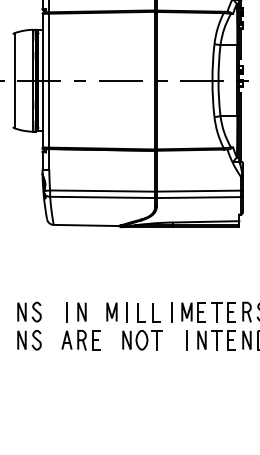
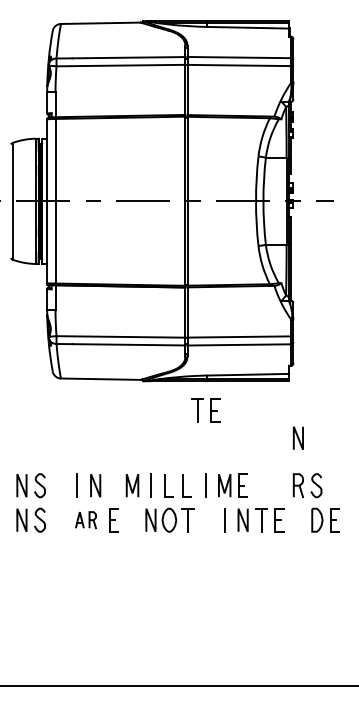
part: (223, 311) -> (205, 410), moved
part: (73, 339) -> (85, 519), size x0.7
line: (246, 339) -> (297, 437), moved

